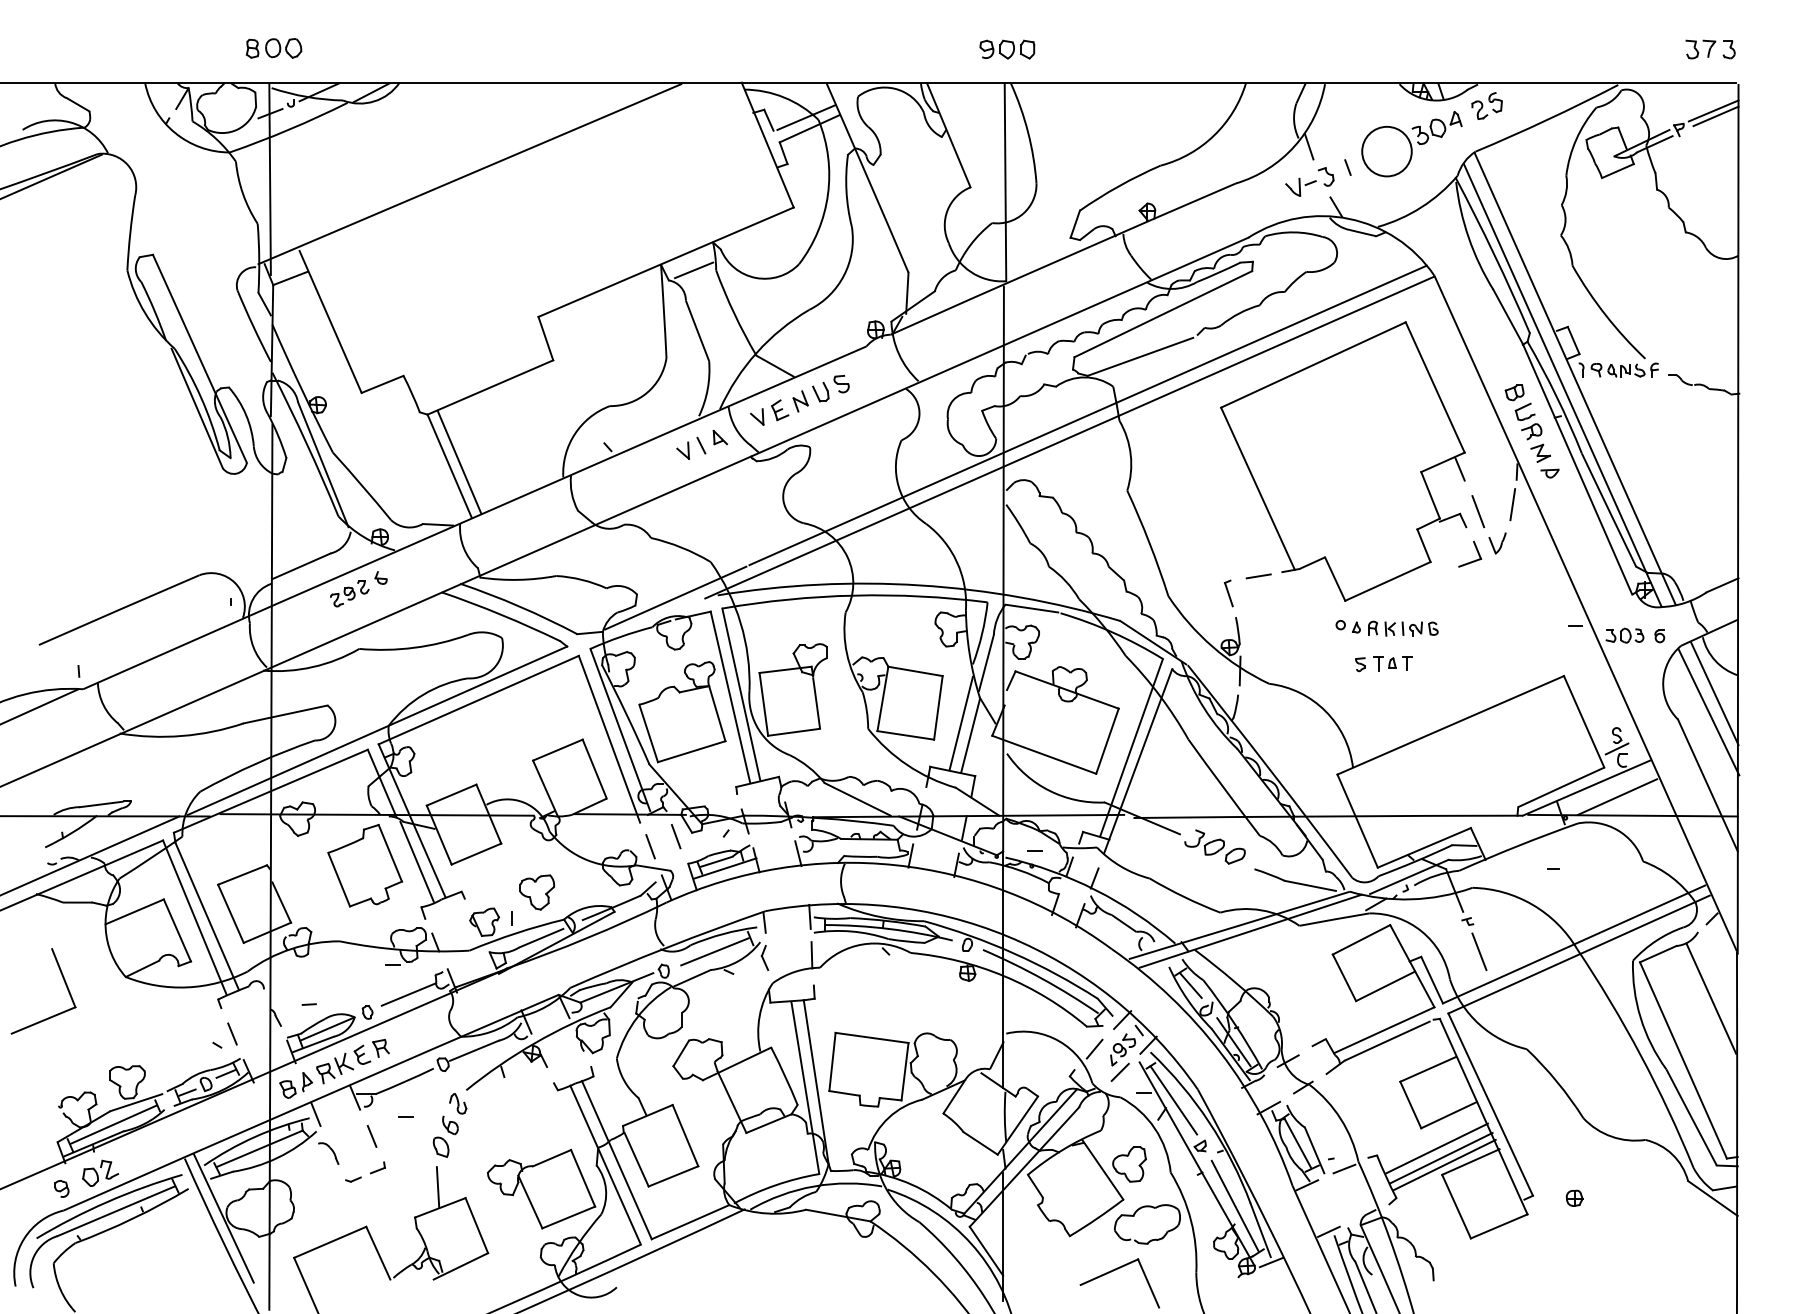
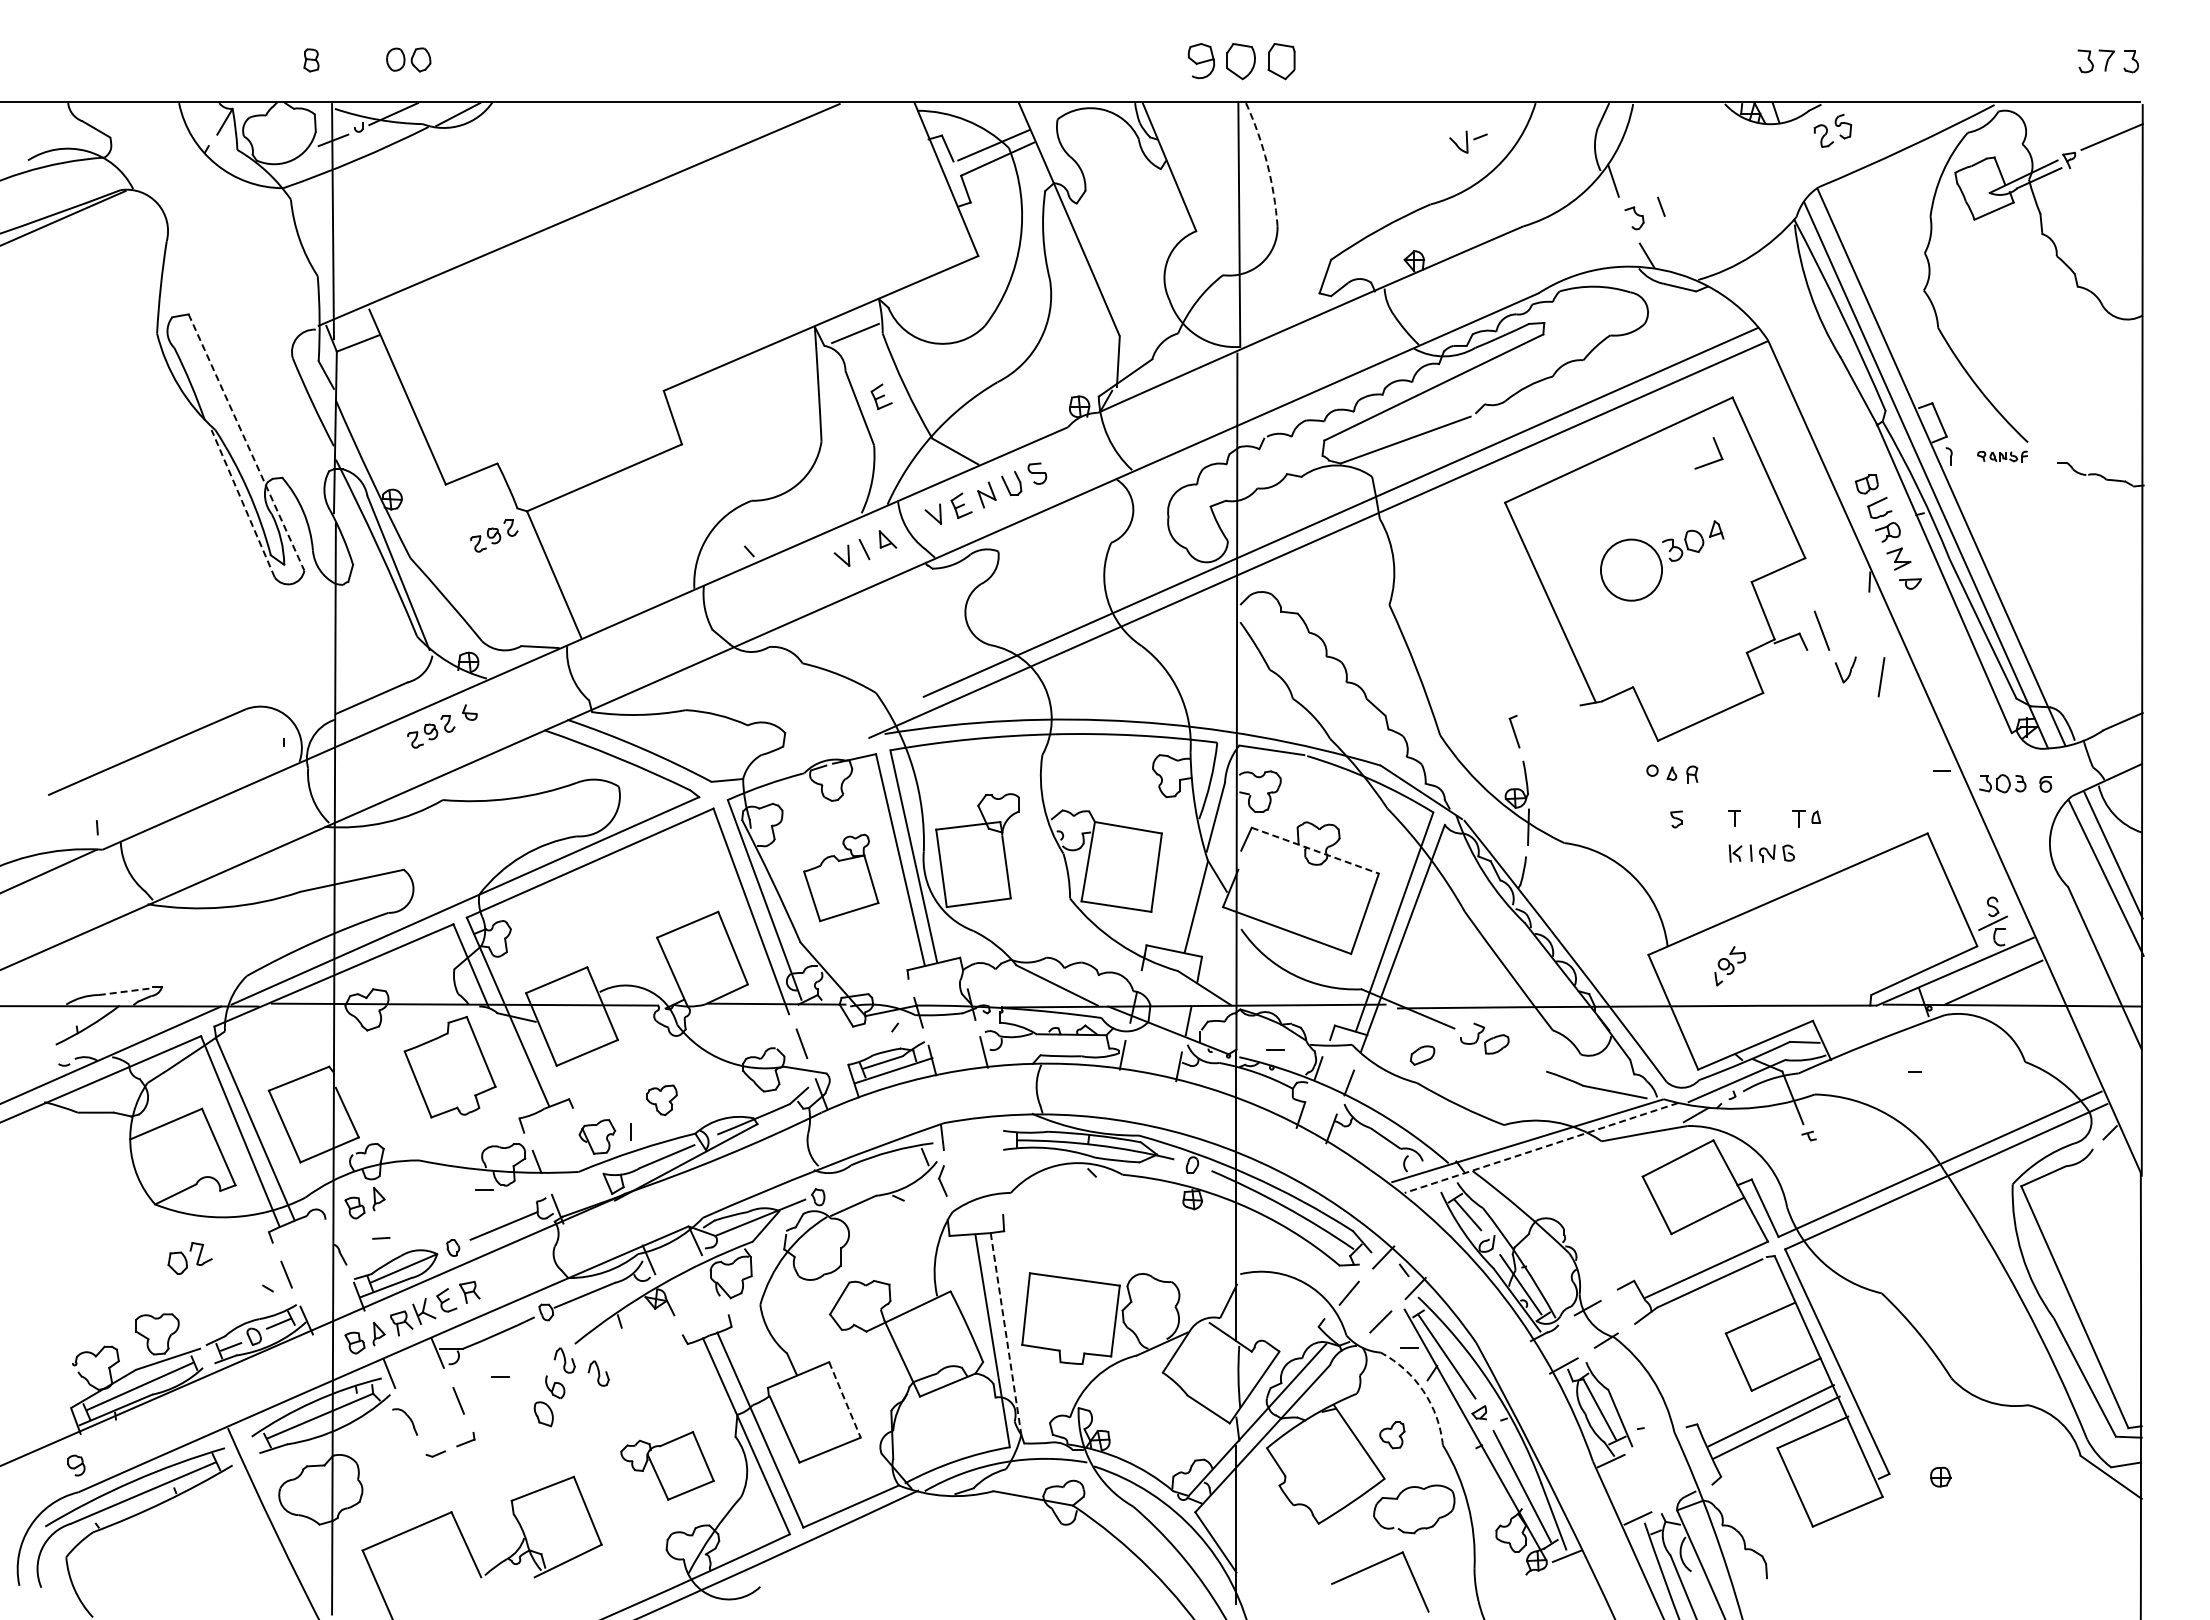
part: (283, 48) -> (408, 59), moved
part: (1007, 49) -> (1241, 61), size x1.6
line: (1715, 116) -> (2114, 143), removed
arc: (1028, 132) -> (1267, 163), solid -> dashed
part: (1412, 143) -> (1662, 560), moved
part: (1300, 186) -> (1468, 141), moved
part: (715, 321) -> (881, 396), added
line: (199, 358) -> (246, 442), solid -> dashed
part: (1624, 370) -> (2002, 456), size x0.6
line: (196, 408) -> (242, 503), solid -> dashed
part: (401, 434) -> (494, 535), added
line: (459, 461) -> (566, 569), removed
line: (1460, 469) -> (1799, 578), removed
line: (1512, 504) -> (1881, 677), moved
part: (1472, 560) -> (1712, 461), moved
line: (1258, 576) -> (1551, 710), removed
line: (676, 598) -> (833, 737), removed
part: (1411, 629) -> (1761, 853), moved
part: (1384, 663) -> (1806, 818), moved
line: (1067, 689) -> (1315, 850), solid -> dashed
part: (682, 711) -> (841, 877), size x0.7
line: (961, 723) -> (1184, 891), removed
line: (101, 804) -> (125, 991), solid -> dashed
line: (676, 836) -> (833, 1031), removed
part: (1235, 856) -> (1422, 1055), moved
line: (416, 861) -> (513, 1062), removed
part: (536, 892) -> (661, 1100), size x0.7
line: (810, 917) -> (998, 1130), removed
line: (1250, 931) -> (1541, 1148), solid -> dashed
line: (714, 951) -> (880, 1173), removed
line: (1479, 951) -> (1823, 1172), removed
line: (811, 955) -> (1000, 1177), removed
part: (295, 975) -> (364, 1202), added
part: (65, 984) -> (80, 1213), removed
line: (1710, 999) -> (2108, 1231), removed
part: (1122, 1050) -> (1729, 966), moved
line: (816, 1082) -> (1006, 1334), solid -> dashed
part: (485, 1114) -> (598, 1373), added
arc: (1154, 1128) -> (1423, 1391), solid -> dashed
line: (685, 1135) -> (844, 1399), solid -> dashed
part: (1129, 1164) -> (1392, 1435), size x0.6
line: (1444, 1165) -> (1780, 1436), removed
line: (1343, 1168) -> (1656, 1440), removed
part: (100, 1173) -> (189, 1258), moved
line: (437, 1187) -> (539, 1463), removed
part: (541, 1188) -> (667, 1465), size x0.7
line: (223, 1218) -> (275, 1502), removed

